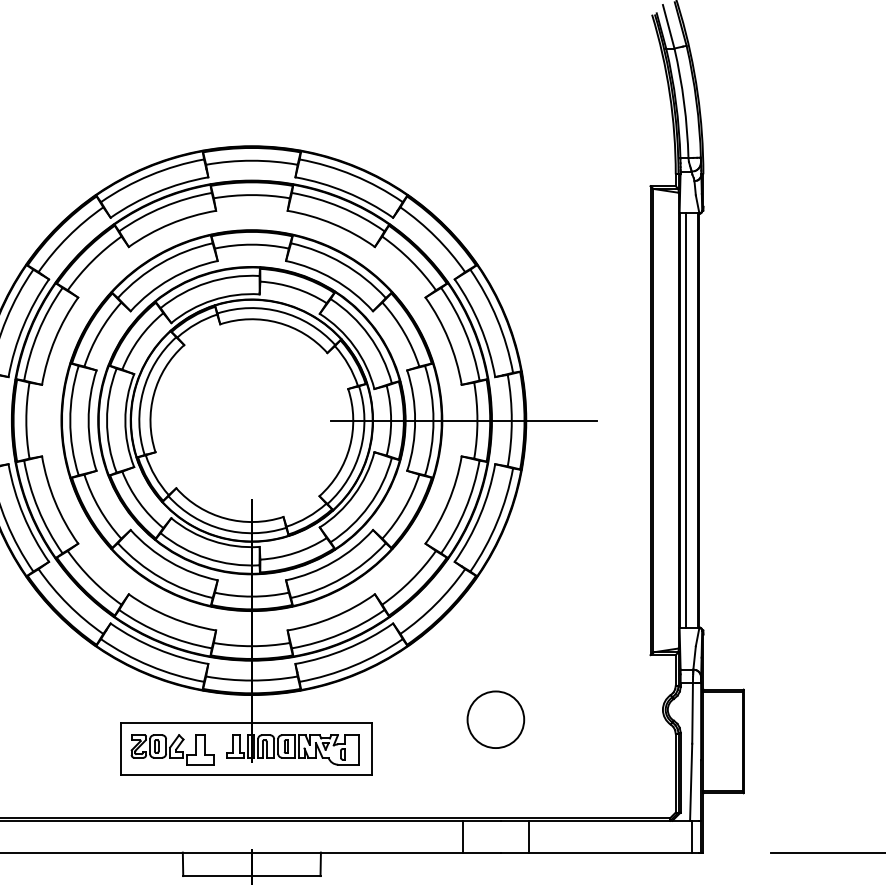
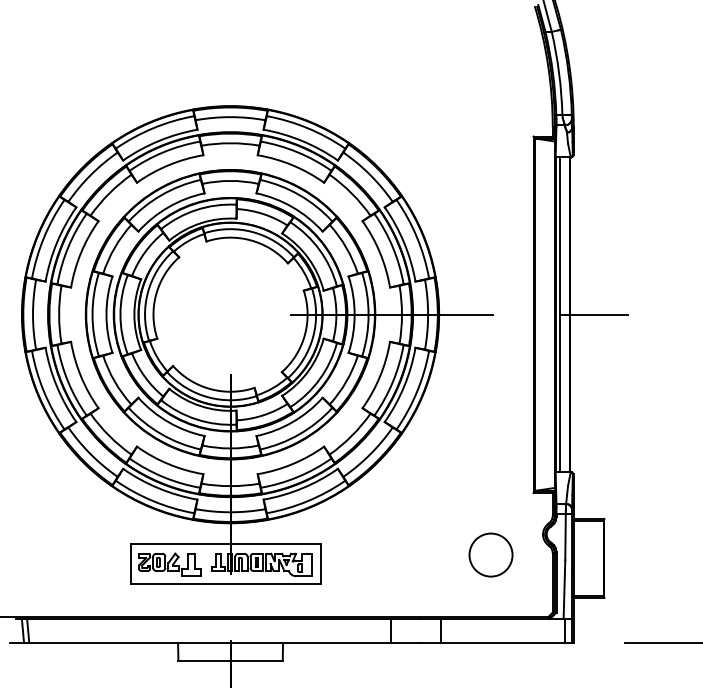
line: (729, 420) -> (593, 314), added
circle: (495, 719) -> (490, 554), moved

